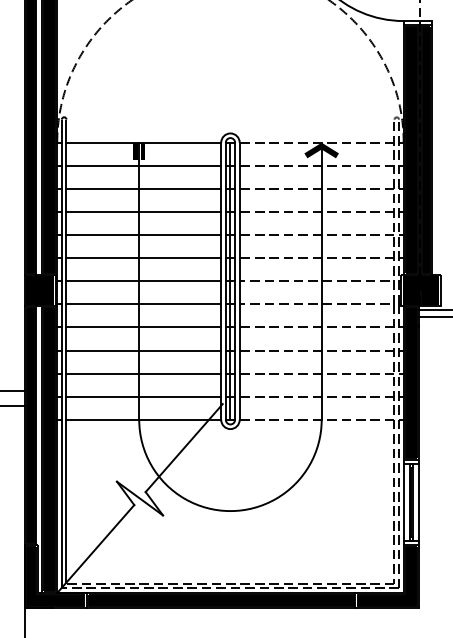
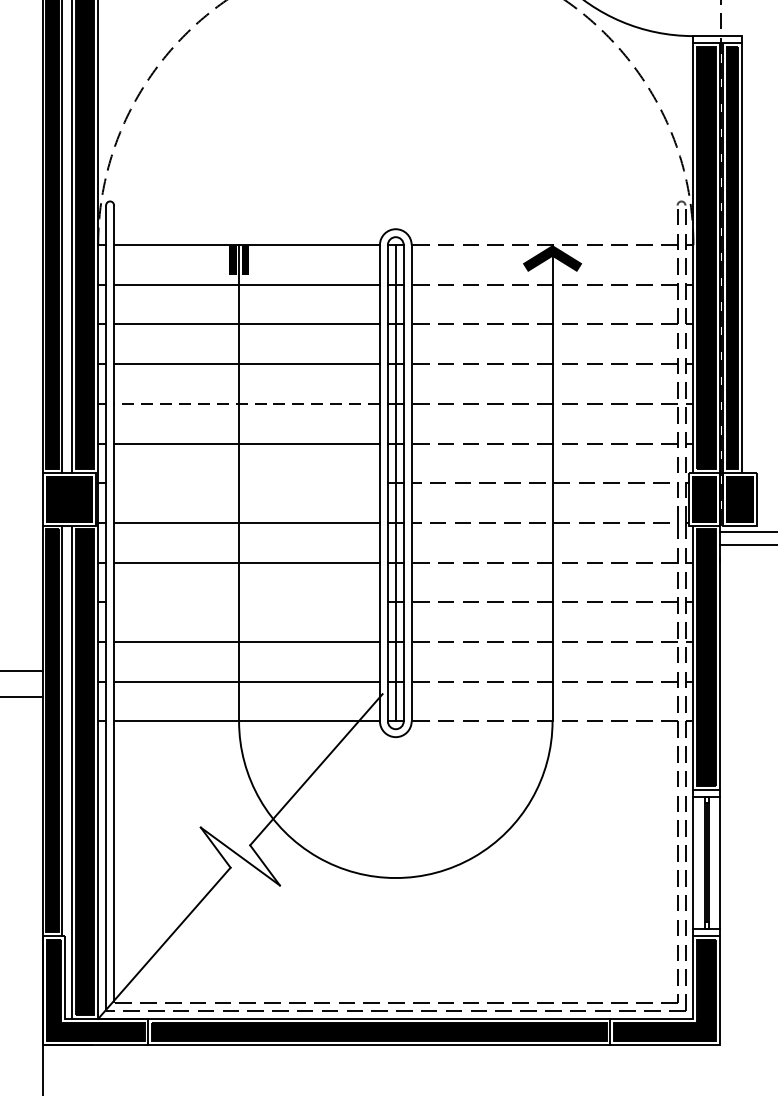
line: (143, 235) -> (246, 404), solid -> dashed
line: (143, 281) -> (246, 483), removed
line: (143, 350) -> (246, 602), removed

